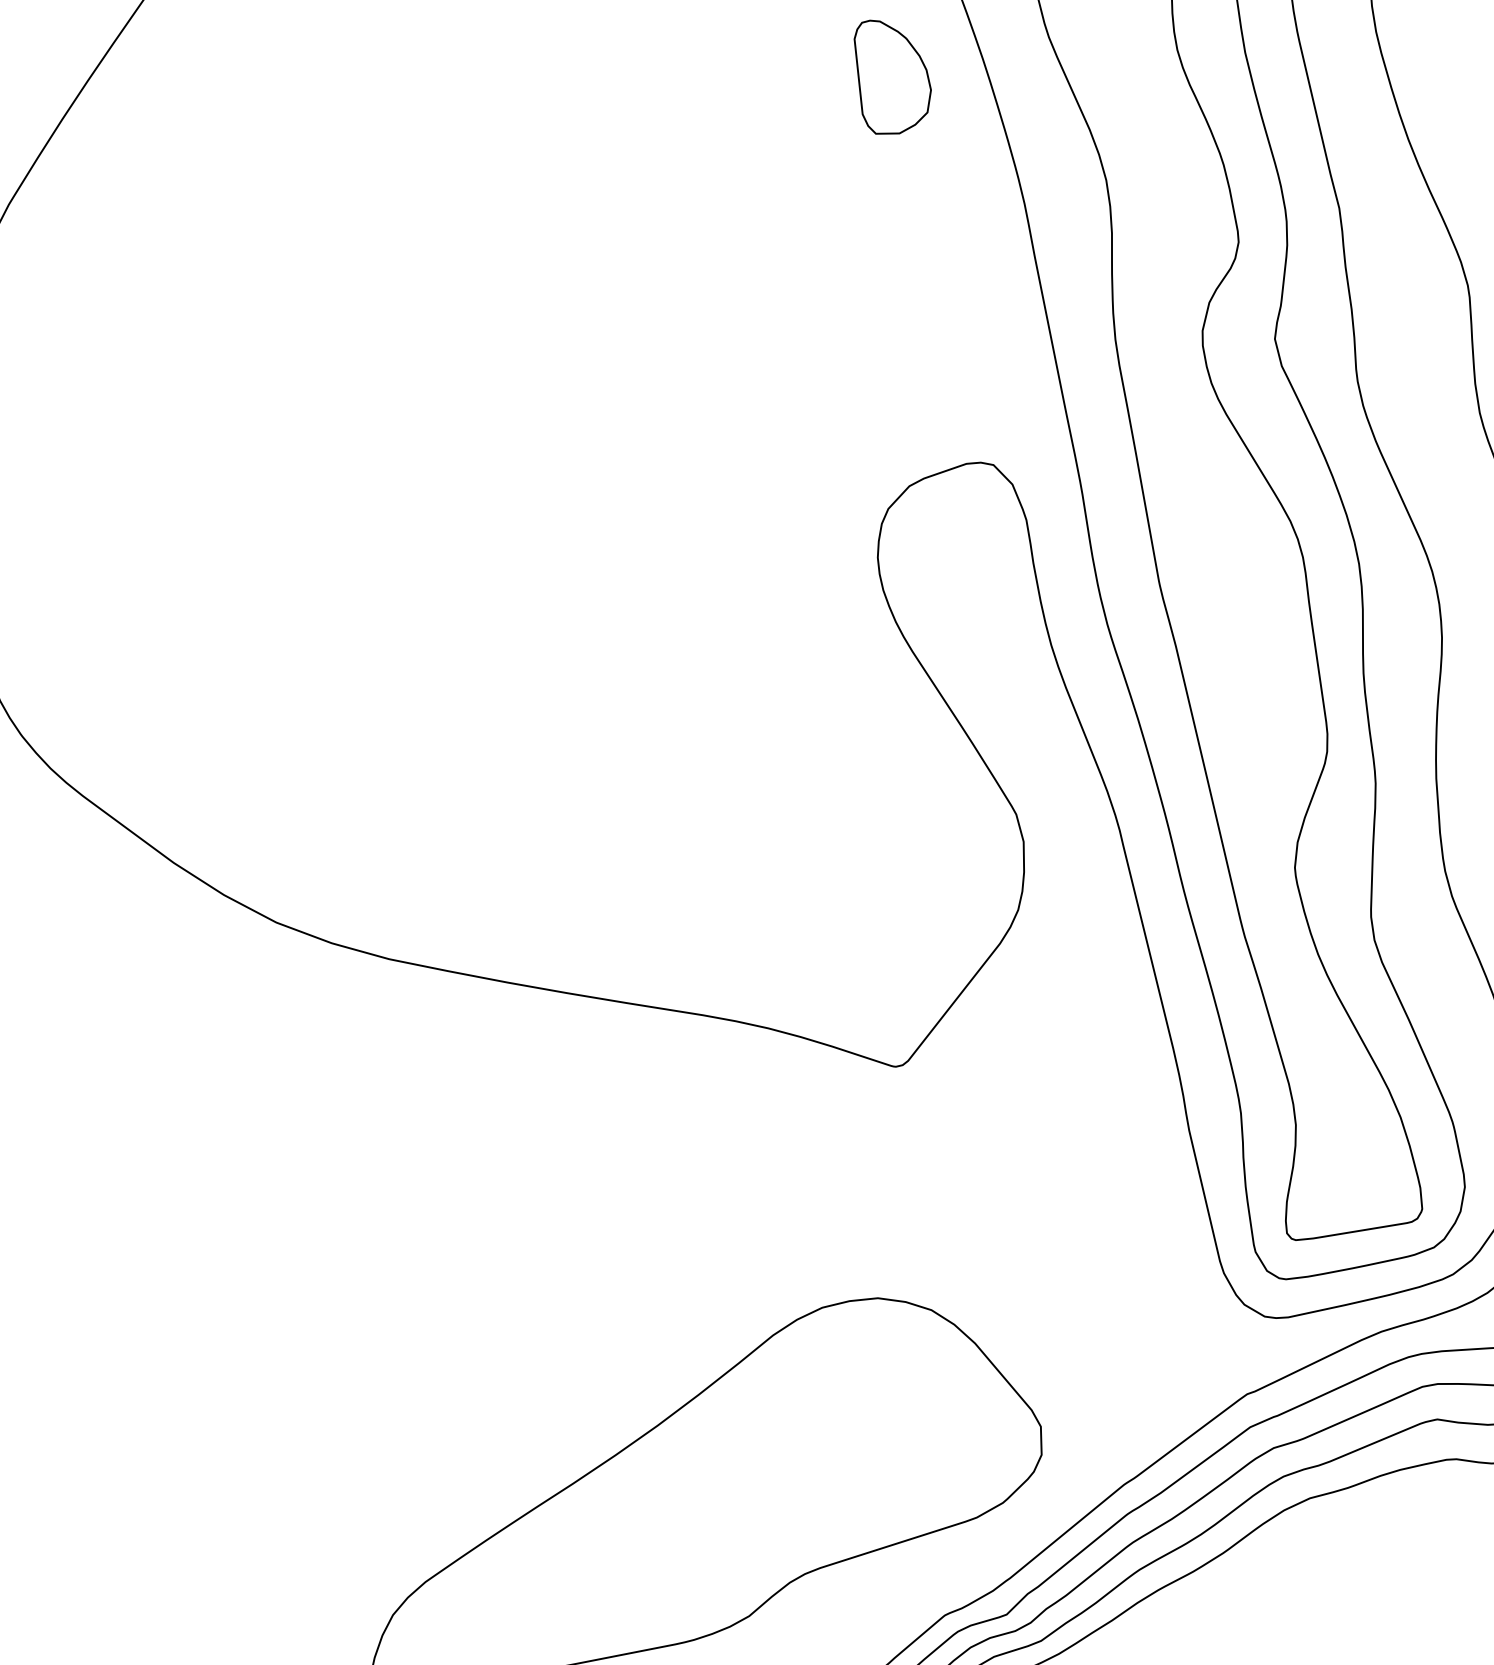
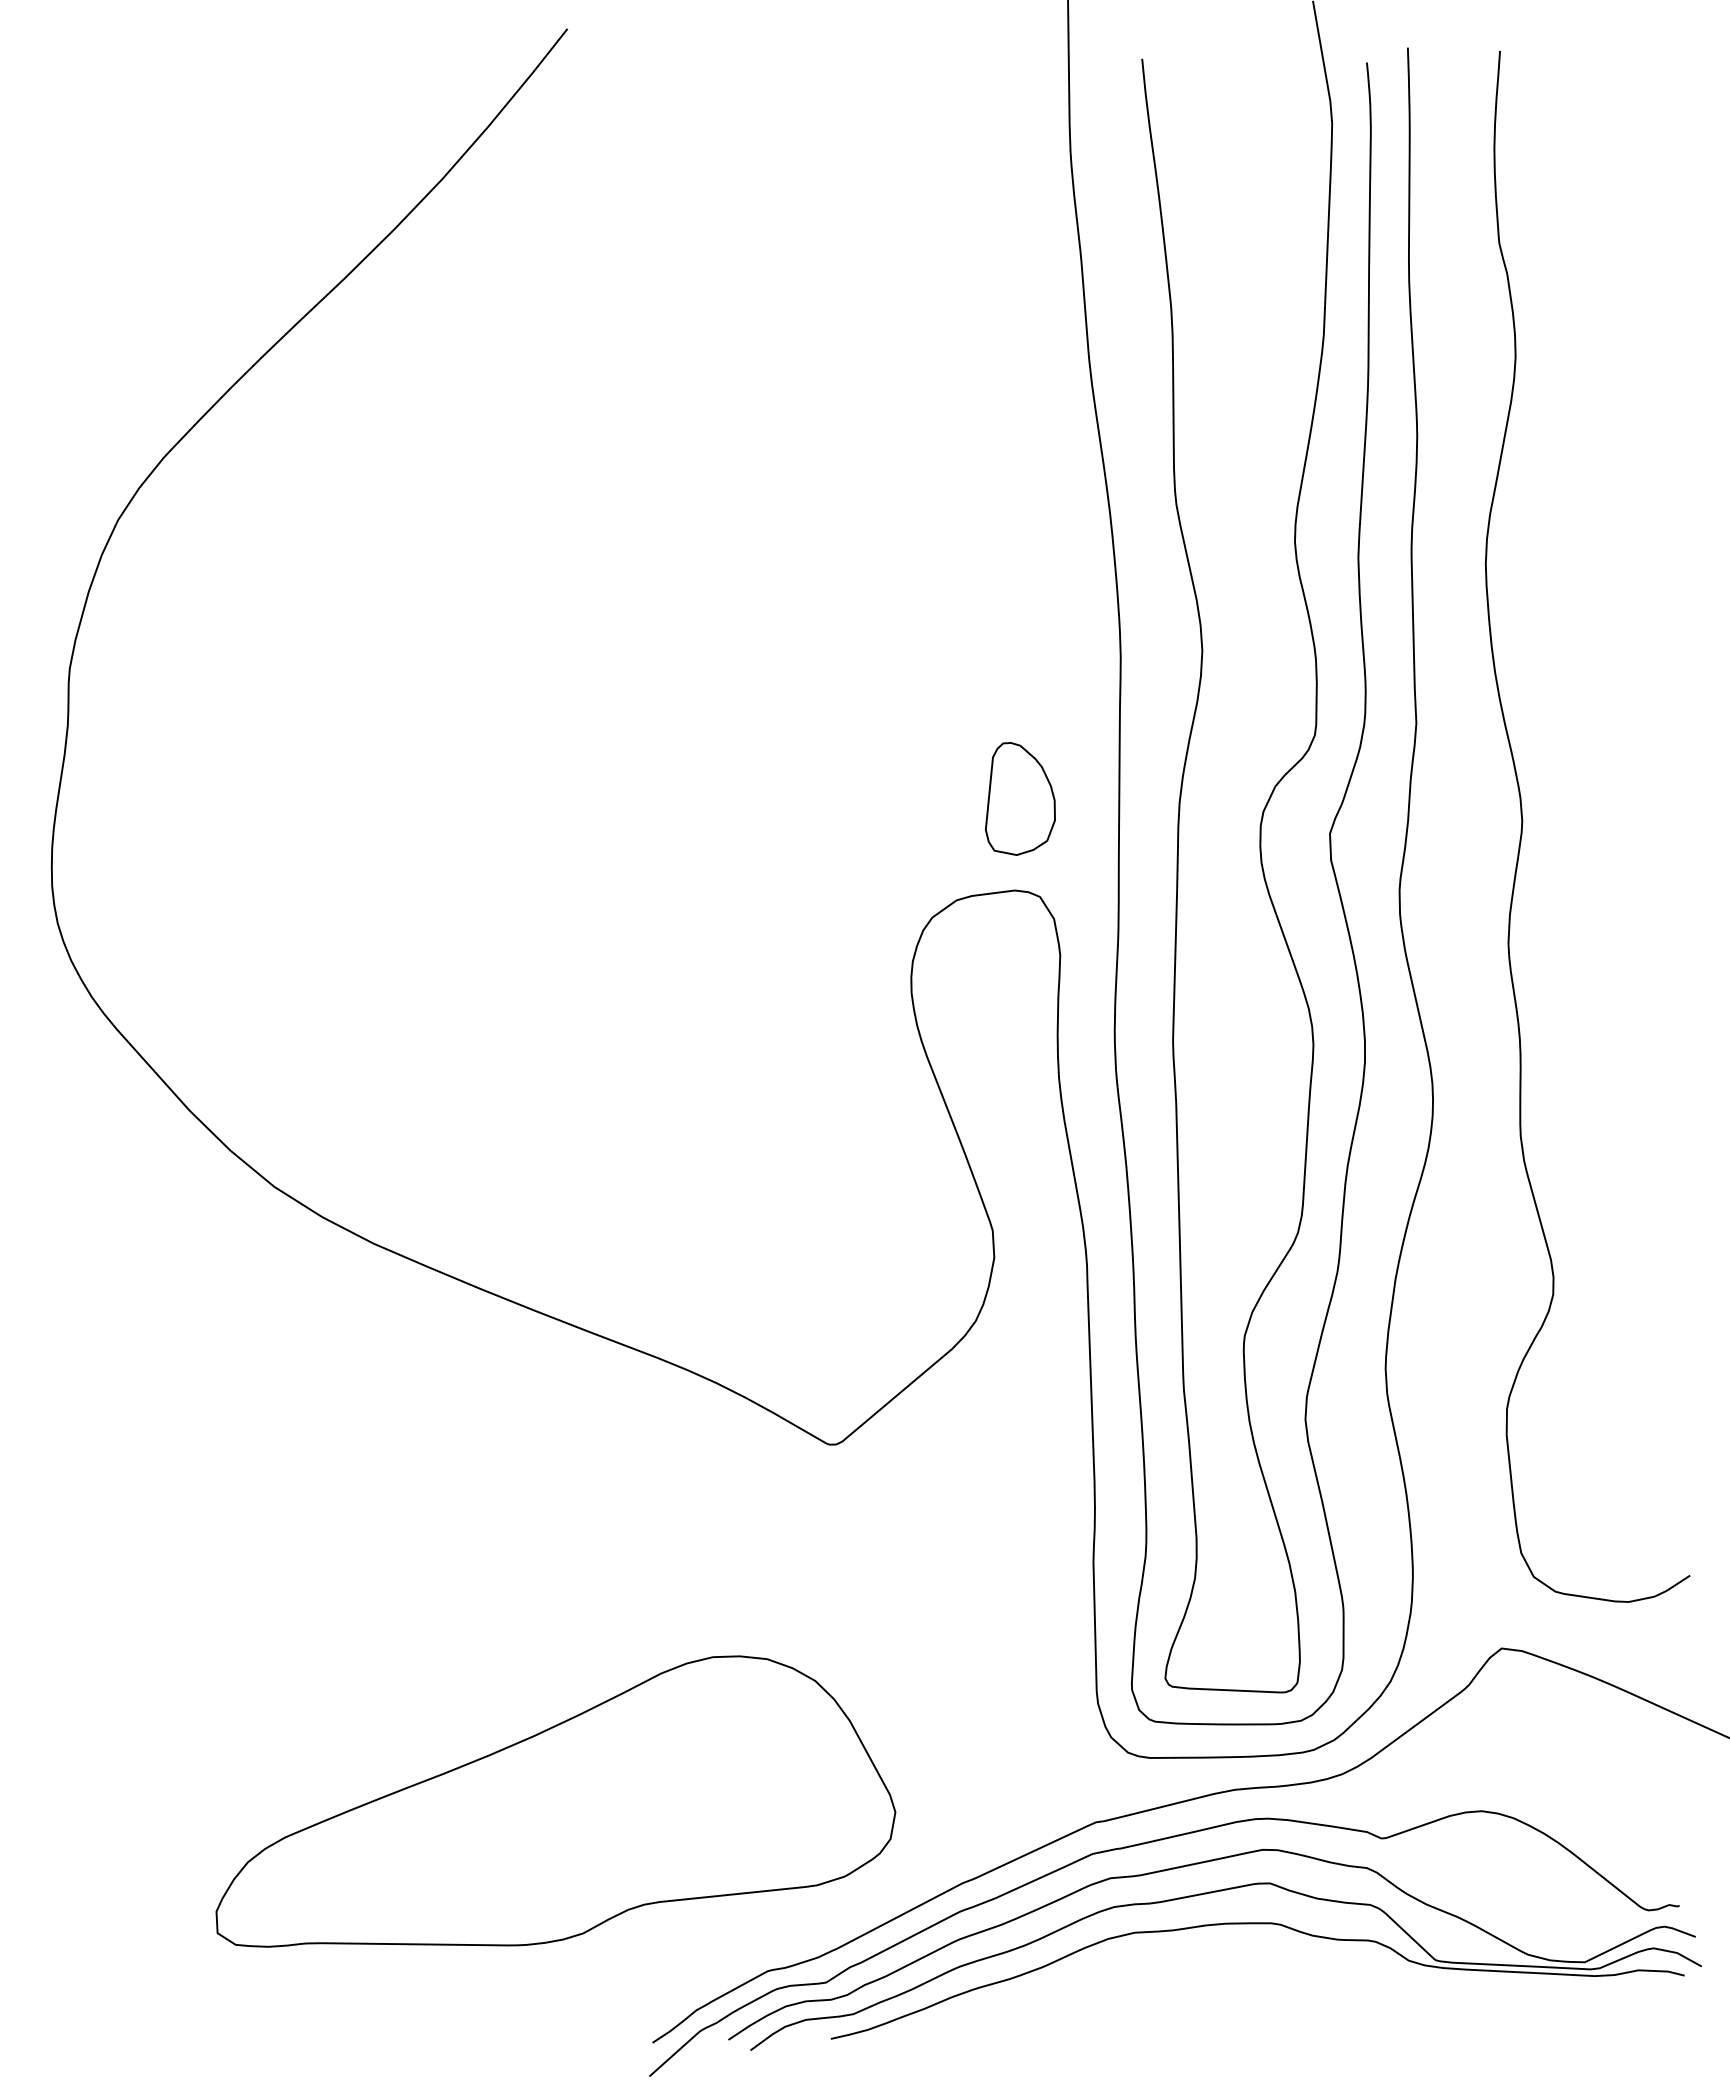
part: (891, 75) -> (1020, 798), moved

